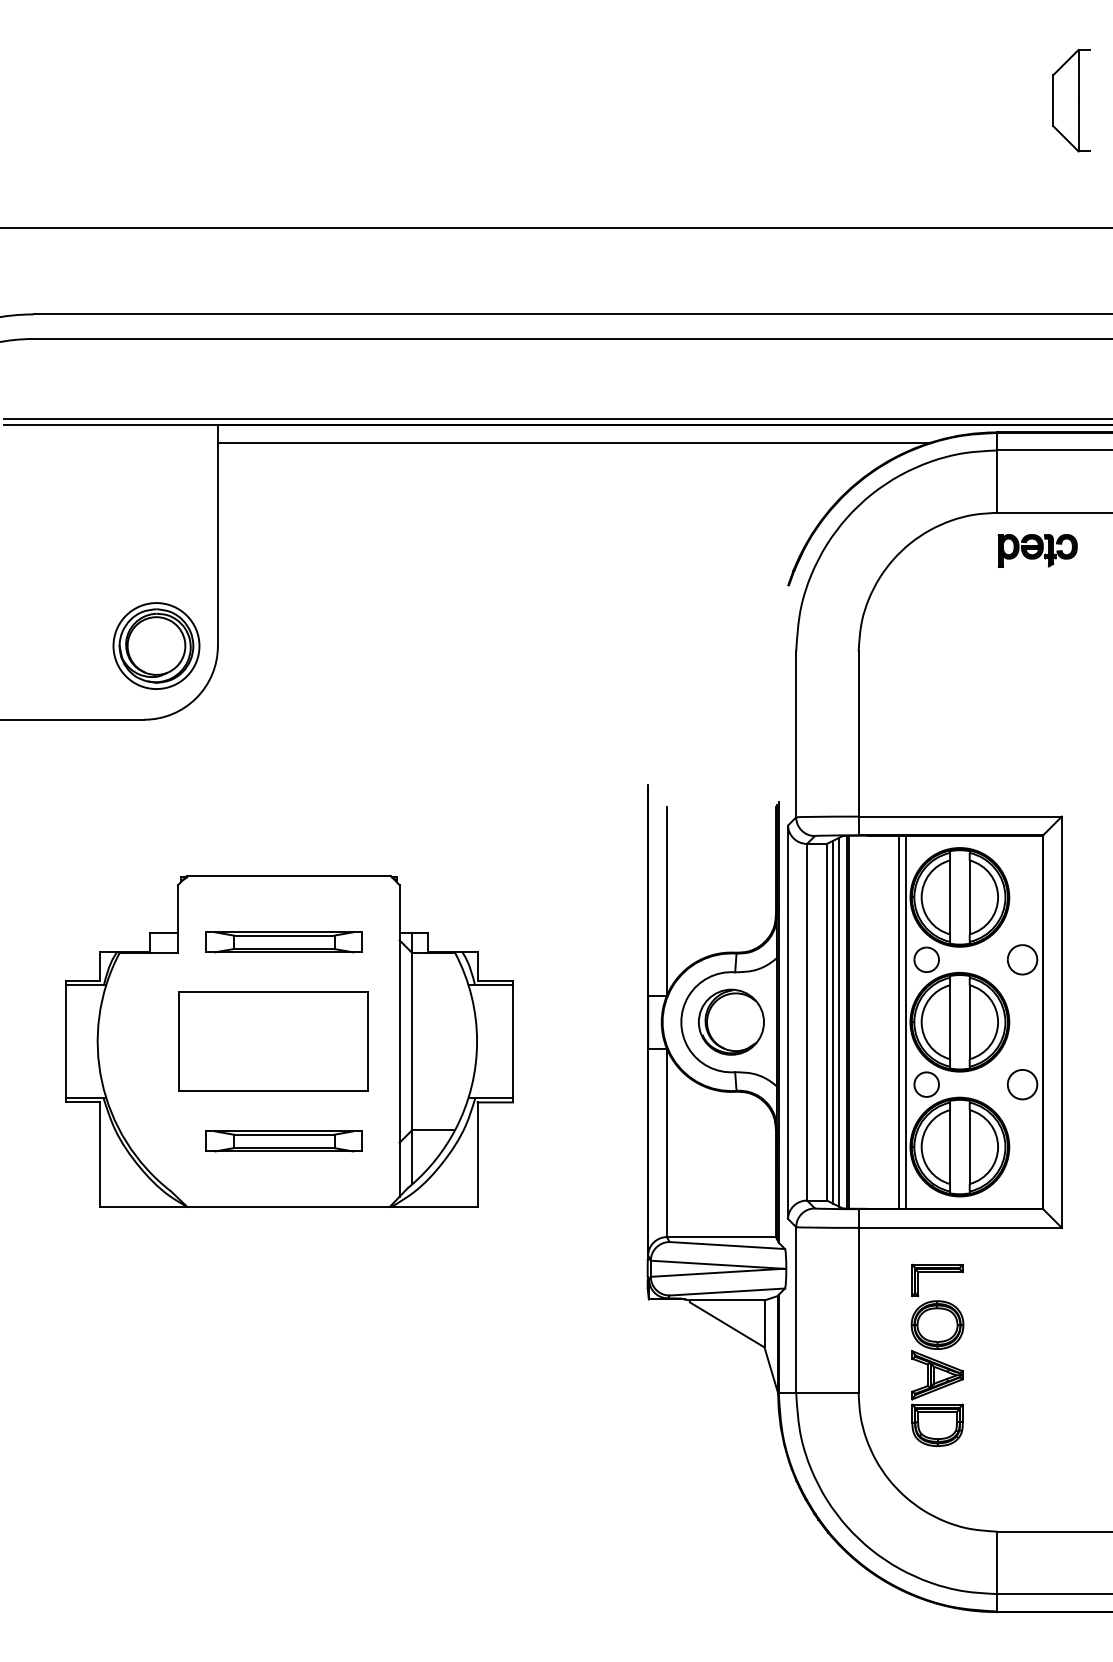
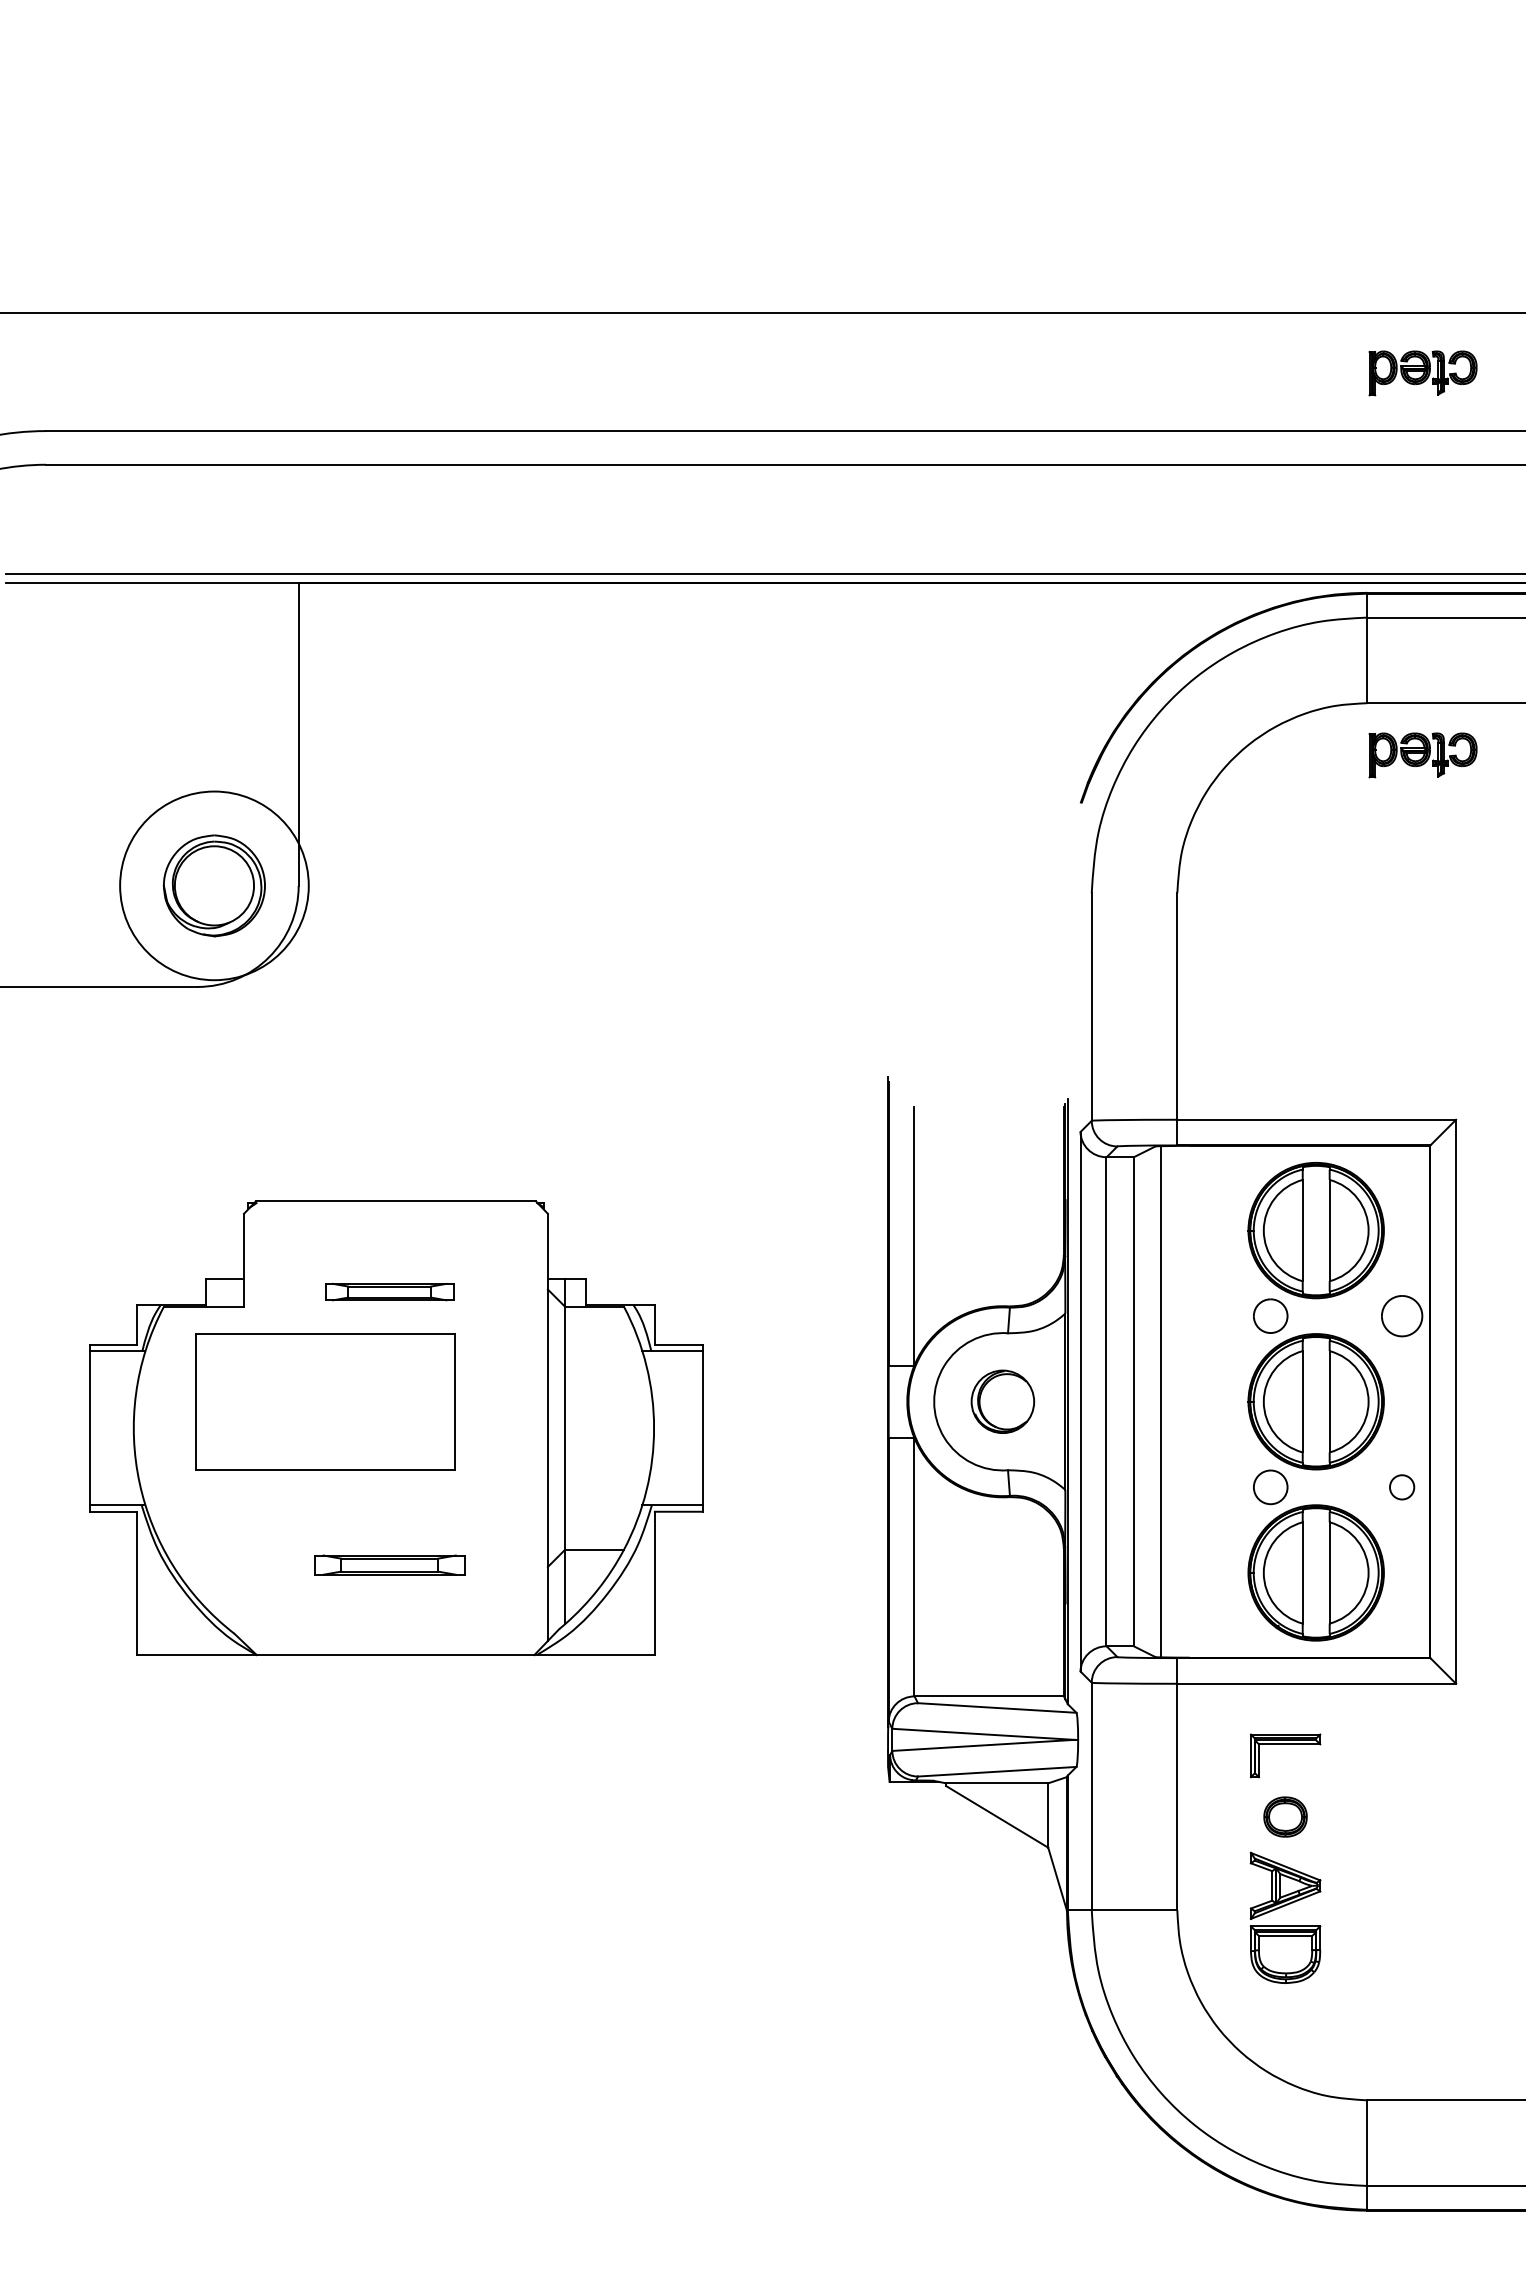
part: (1071, 100) -> (1469, 137), removed
part: (1037, 272) -> (1422, 373), added
line: (572, 443) -> (785, 607), removed
circle: (156, 645) -> (214, 885), size x1.6
part: (284, 941) -> (389, 1291), size x0.6
part: (731, 1022) -> (1002, 1401), size x0.7
line: (832, 1022) -> (1141, 1401), removed
line: (839, 1022) -> (1151, 1401), removed
line: (849, 1022) -> (1164, 1401), removed
line: (899, 1022) -> (1233, 1401), removed
line: (906, 1022) -> (1242, 1401), removed
part: (273, 1041) -> (325, 1401), moved
circle: (1022, 1084) -> (1401, 1487), size x0.6
part: (284, 1140) -> (389, 1564), size x0.7
part: (937, 1324) -> (1285, 1816), size x0.6

